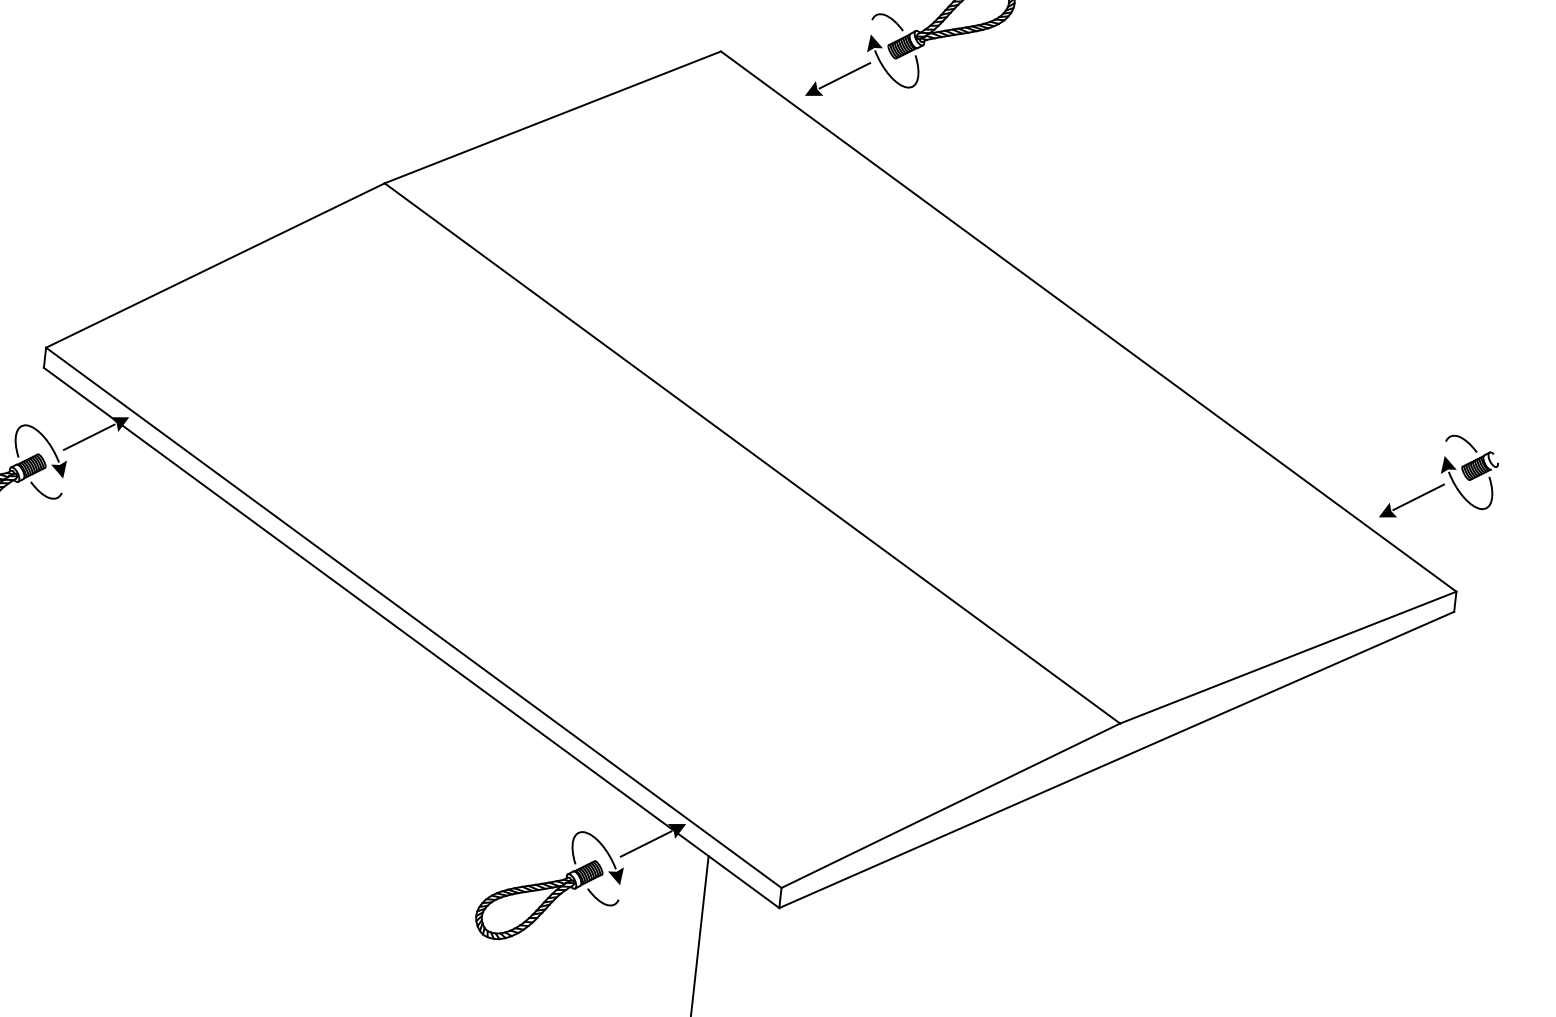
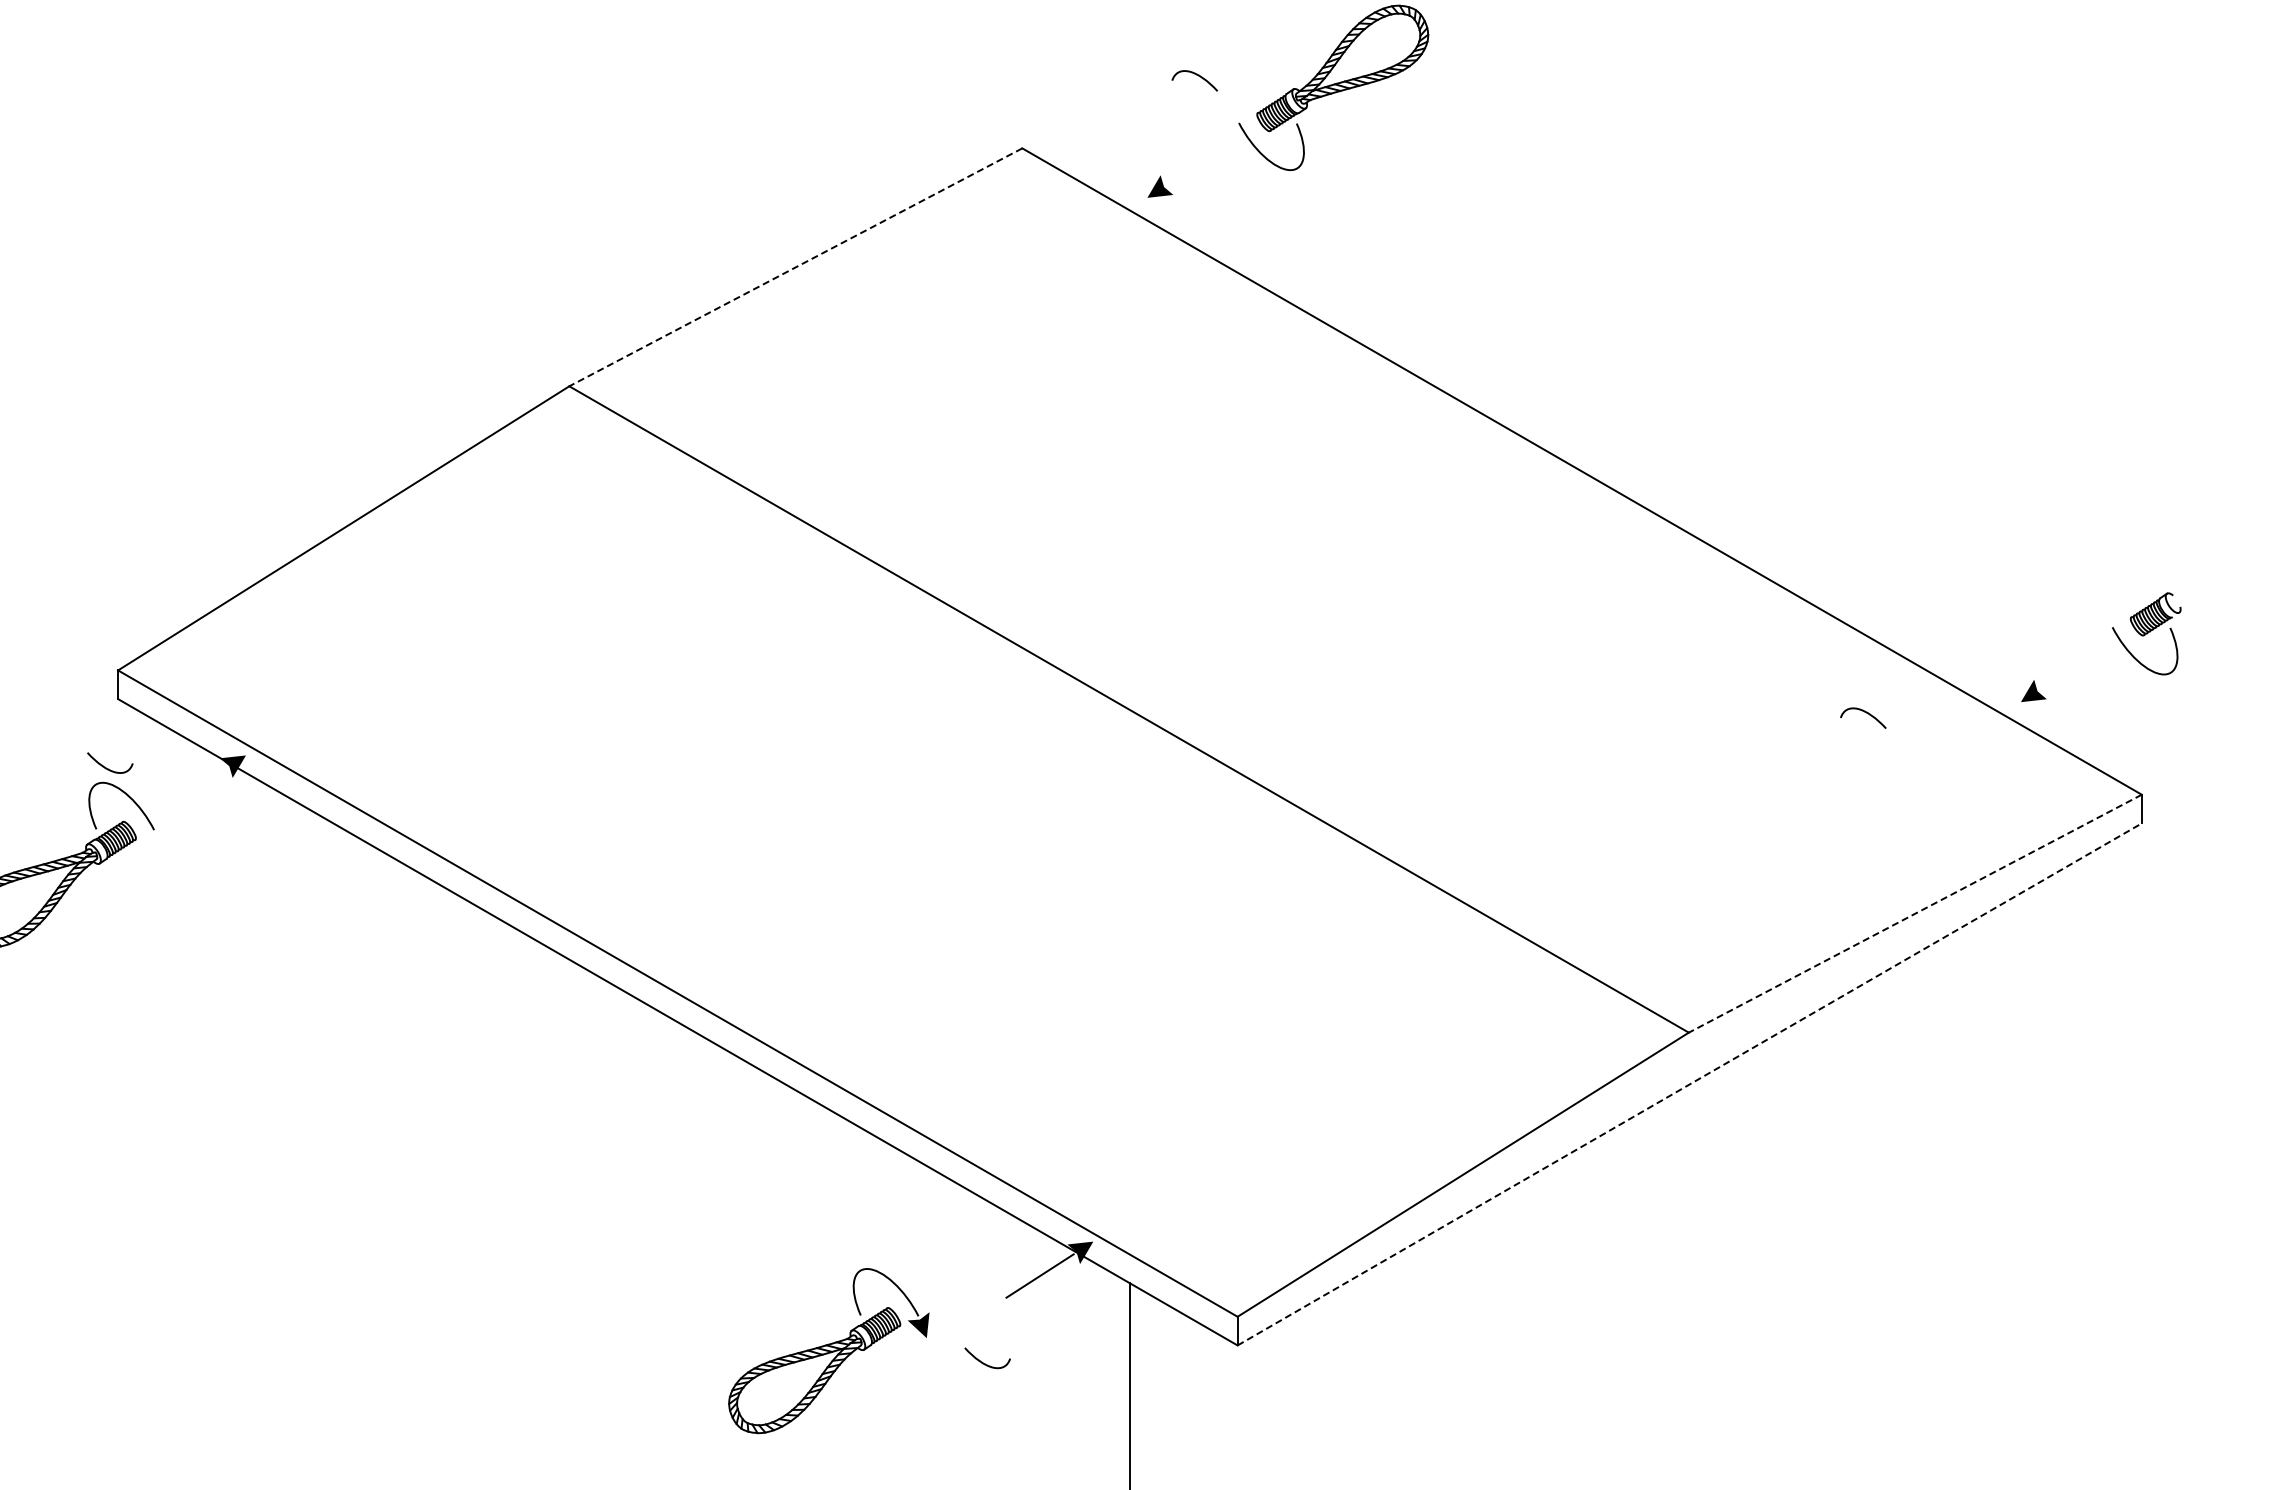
curve: (889, 18) -> (1196, 75), moved
fill: (875, 44) -> (1238, 114), removed
line: (844, 75) -> (1200, 163), removed
line: (552, 117) -> (795, 267), solid -> dashed
line: (89, 437) -> (192, 789), removed
curve: (1464, 440) -> (1866, 713), moved
fill: (1449, 465) -> (2112, 618), removed
fill: (58, 469) -> (154, 839), removed
curve: (44, 494) -> (108, 768), moved
line: (1418, 497) -> (2073, 667), removed
line: (1288, 657) -> (1915, 913), solid -> dashed
line: (1117, 760) -> (1690, 1084), solid -> dashed
part: (550, 887) -> (828, 1351), moved

